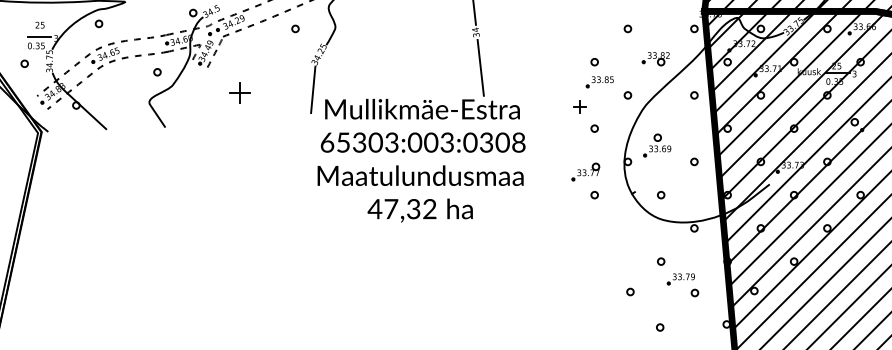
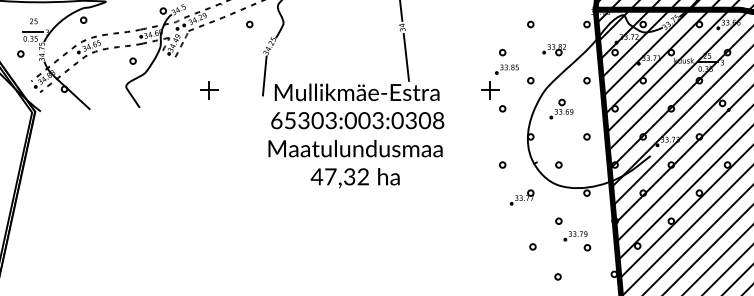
part: (240, 92) -> (209, 90), moved
part: (580, 106) -> (490, 90), size x1.67
part: (657, 144) -> (561, 108), moved
part: (584, 172) -> (521, 197), moved

